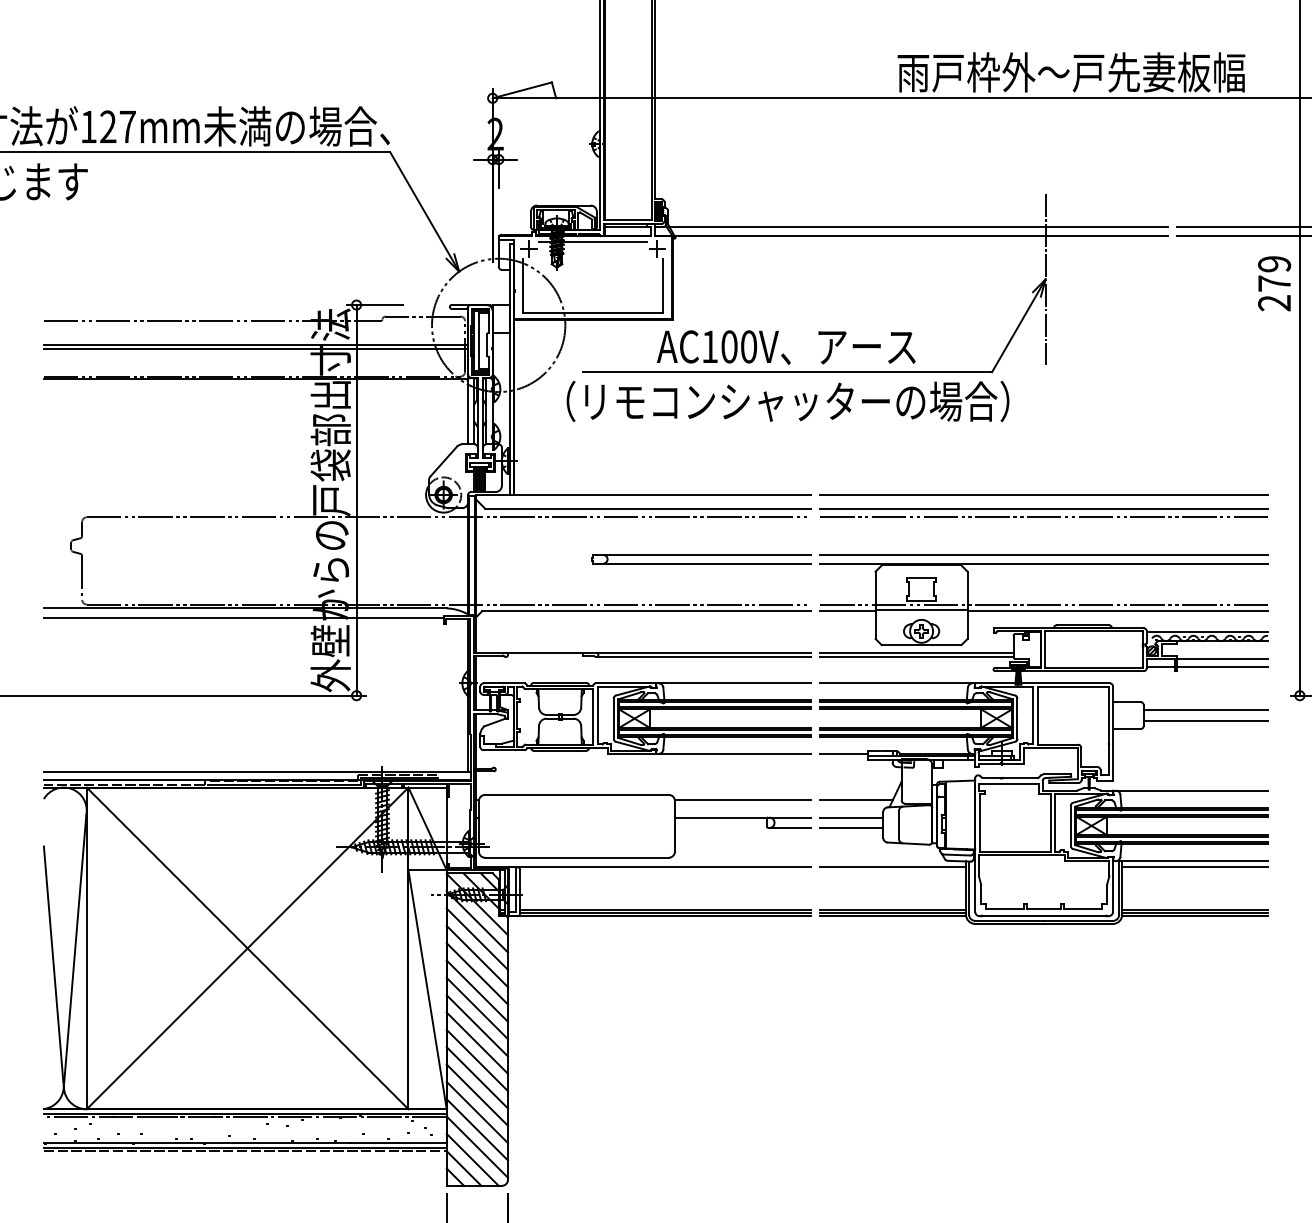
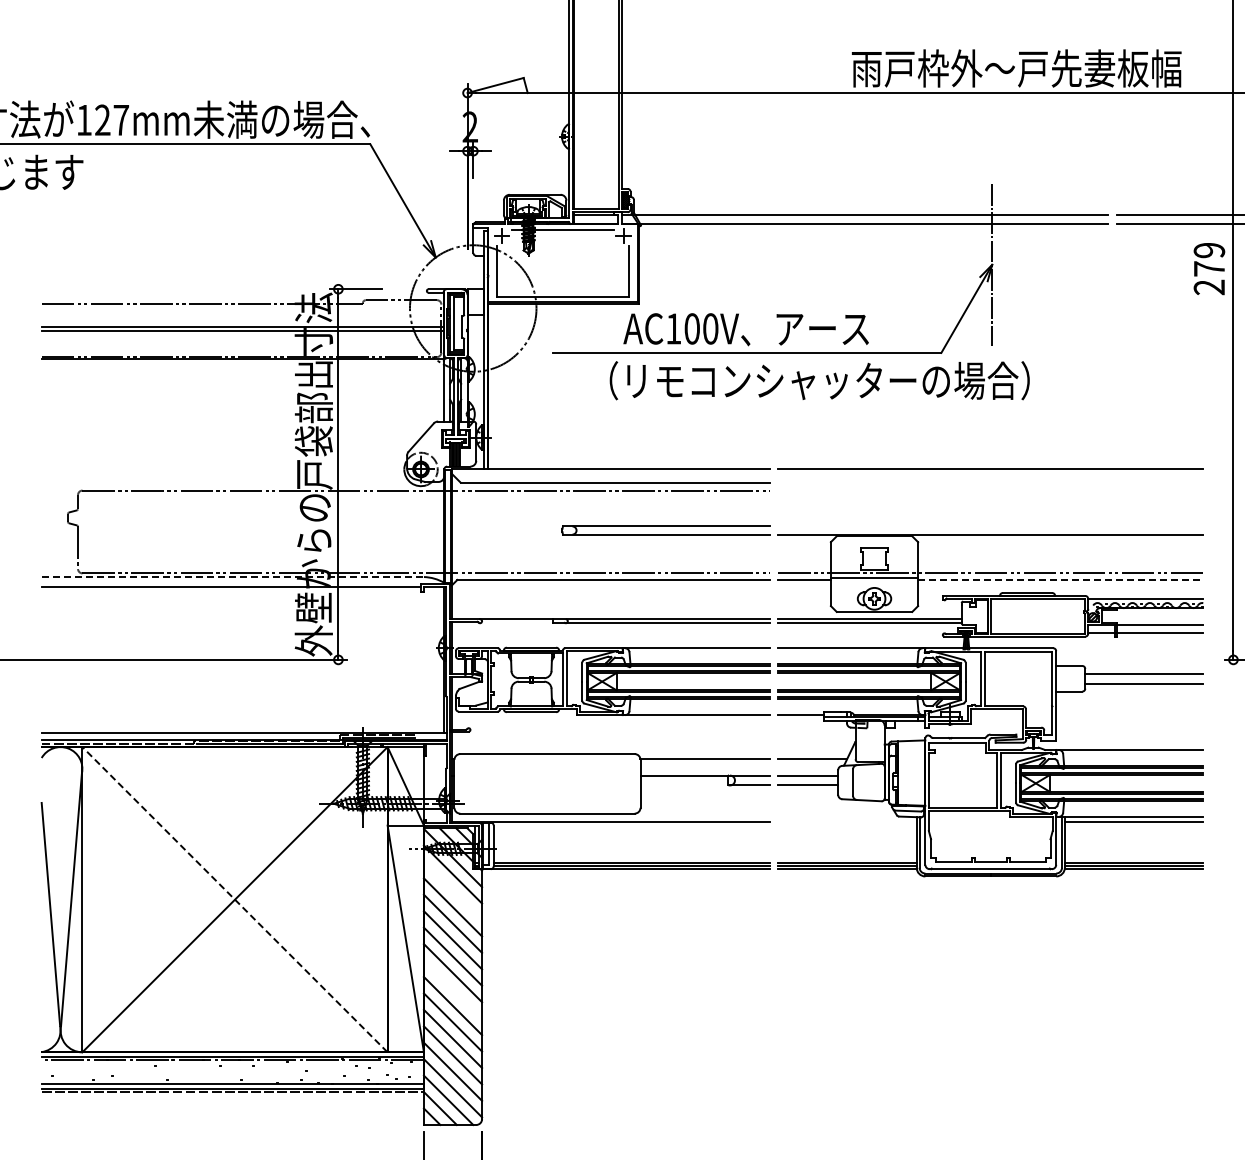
text: (787, 401) -> (819, 380), moved
line: (1043, 508) -> (990, 482), removed
line: (1043, 517) -> (990, 490), removed
line: (1043, 555) -> (990, 526), removed
line: (246, 608) -> (233, 577), solid -> dashed
line: (1117, 610) -> (1060, 579), solid -> dashed
line: (893, 867) -> (847, 822), removed
line: (476, 938) -> (452, 890), removed
line: (248, 948) -> (235, 899), solid -> dashed
line: (476, 1043) -> (452, 989), removed

